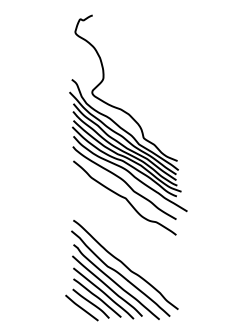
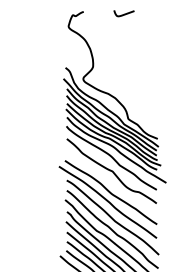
curve: (139, 17) -> (124, 13), added
part: (121, 239) -> (108, 207), added

